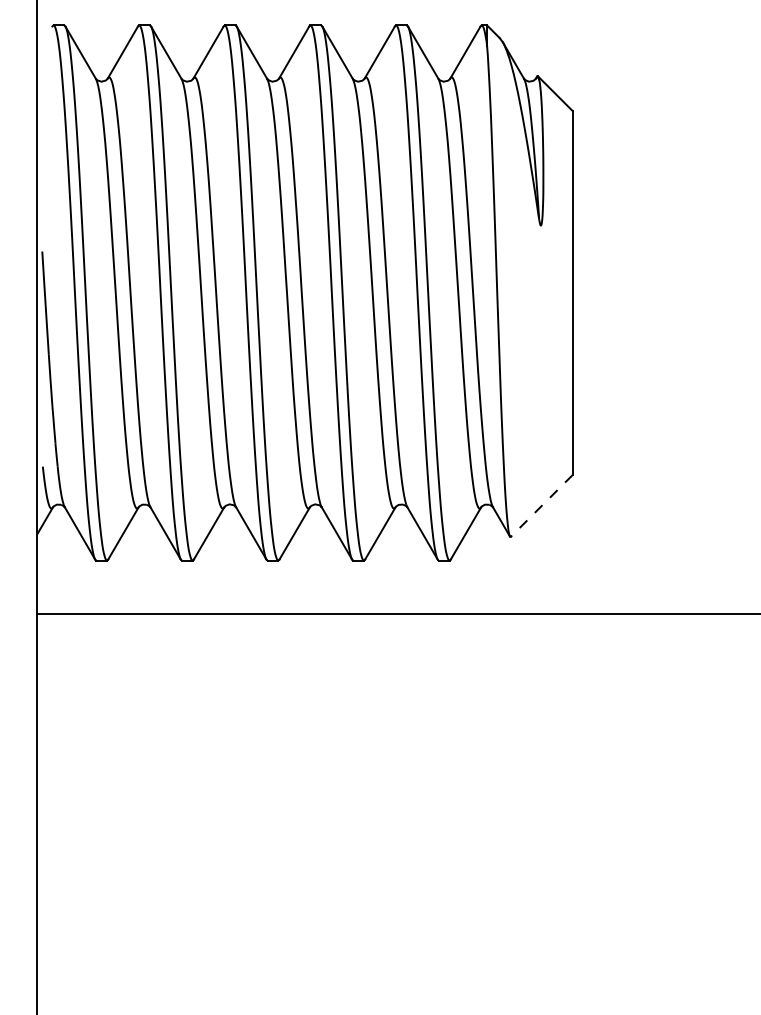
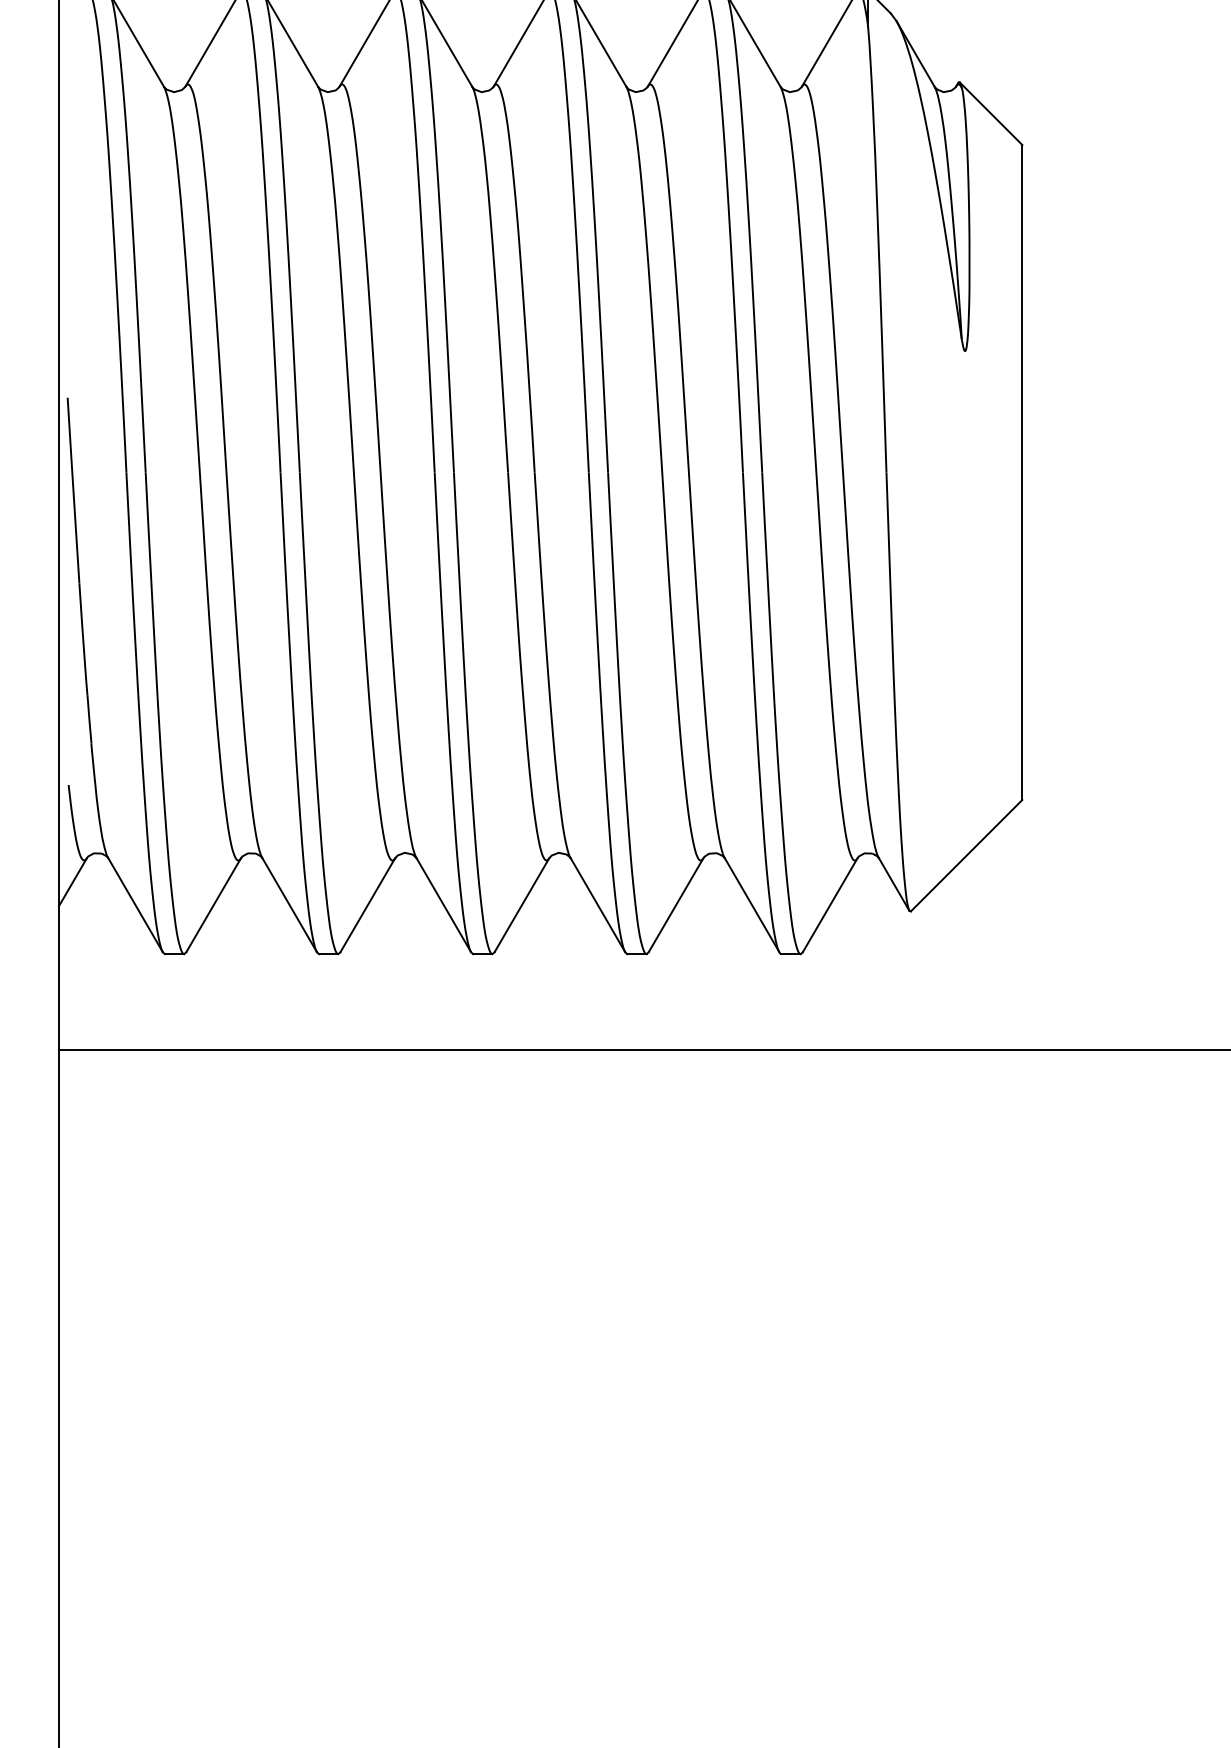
line: (541, 505) -> (966, 854), dashed -> solid

